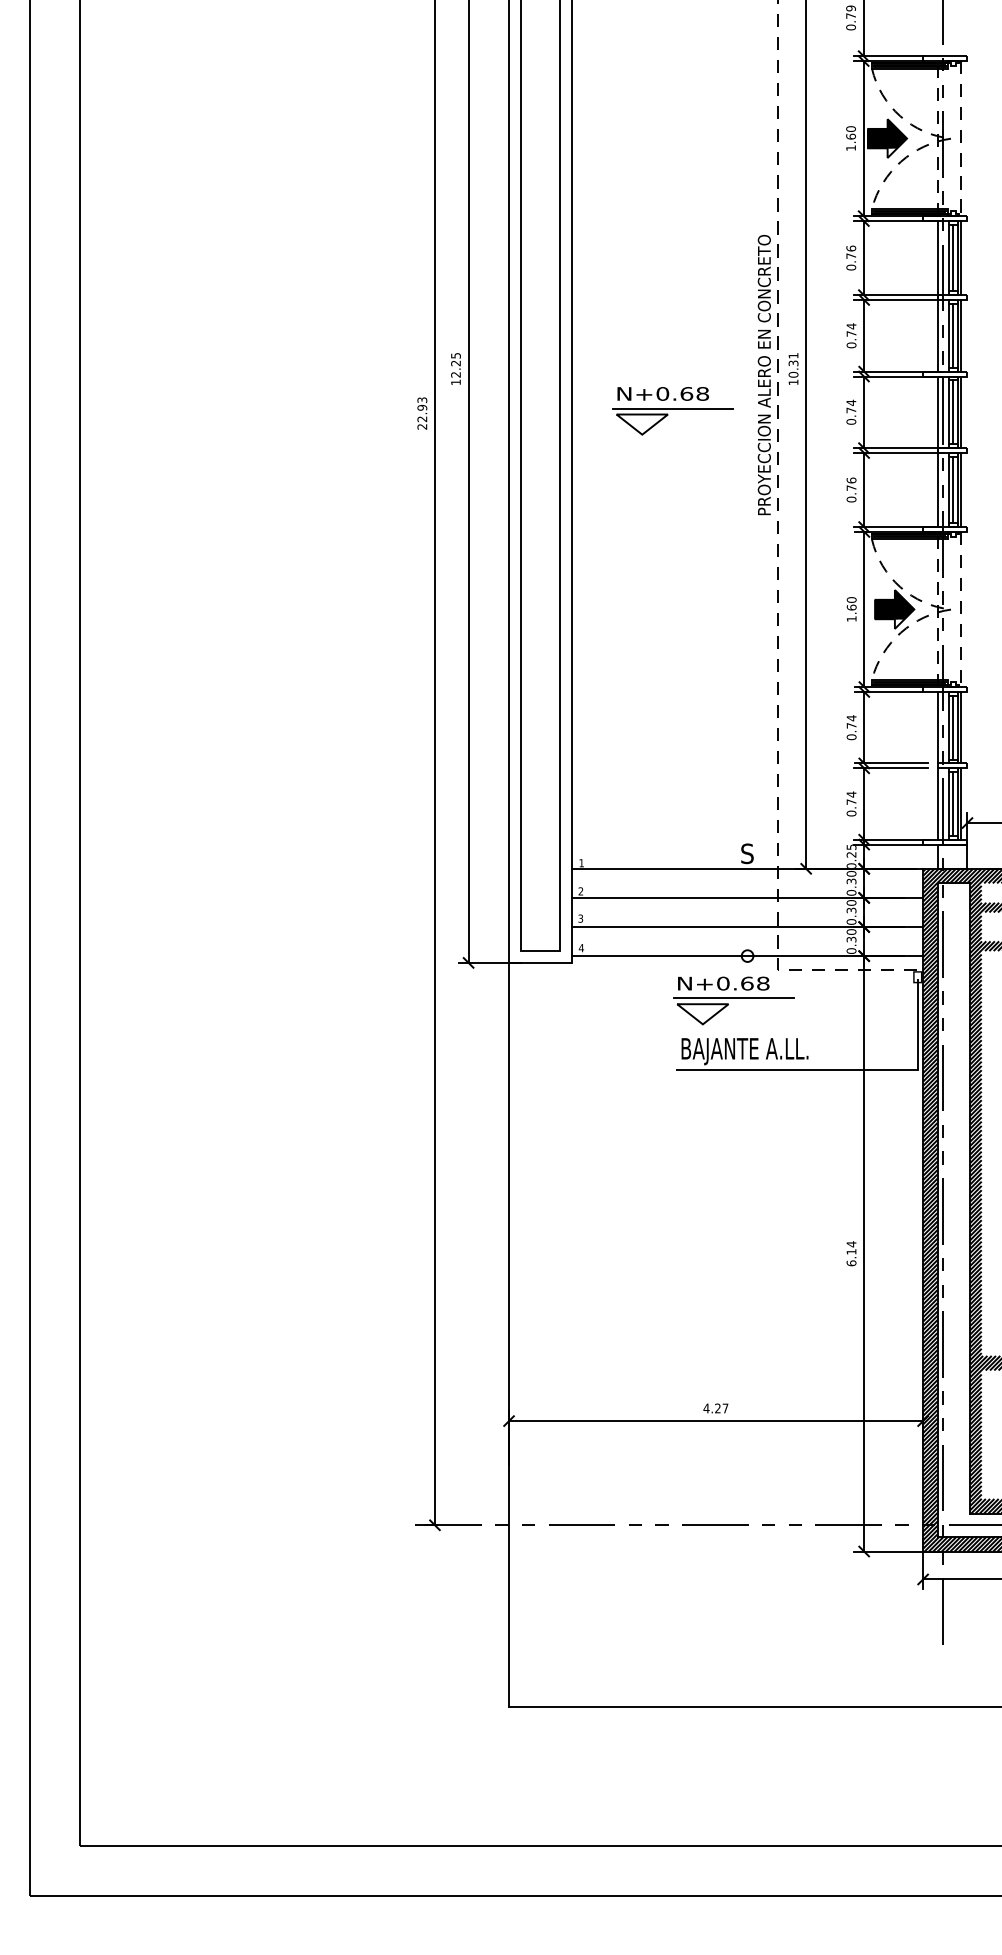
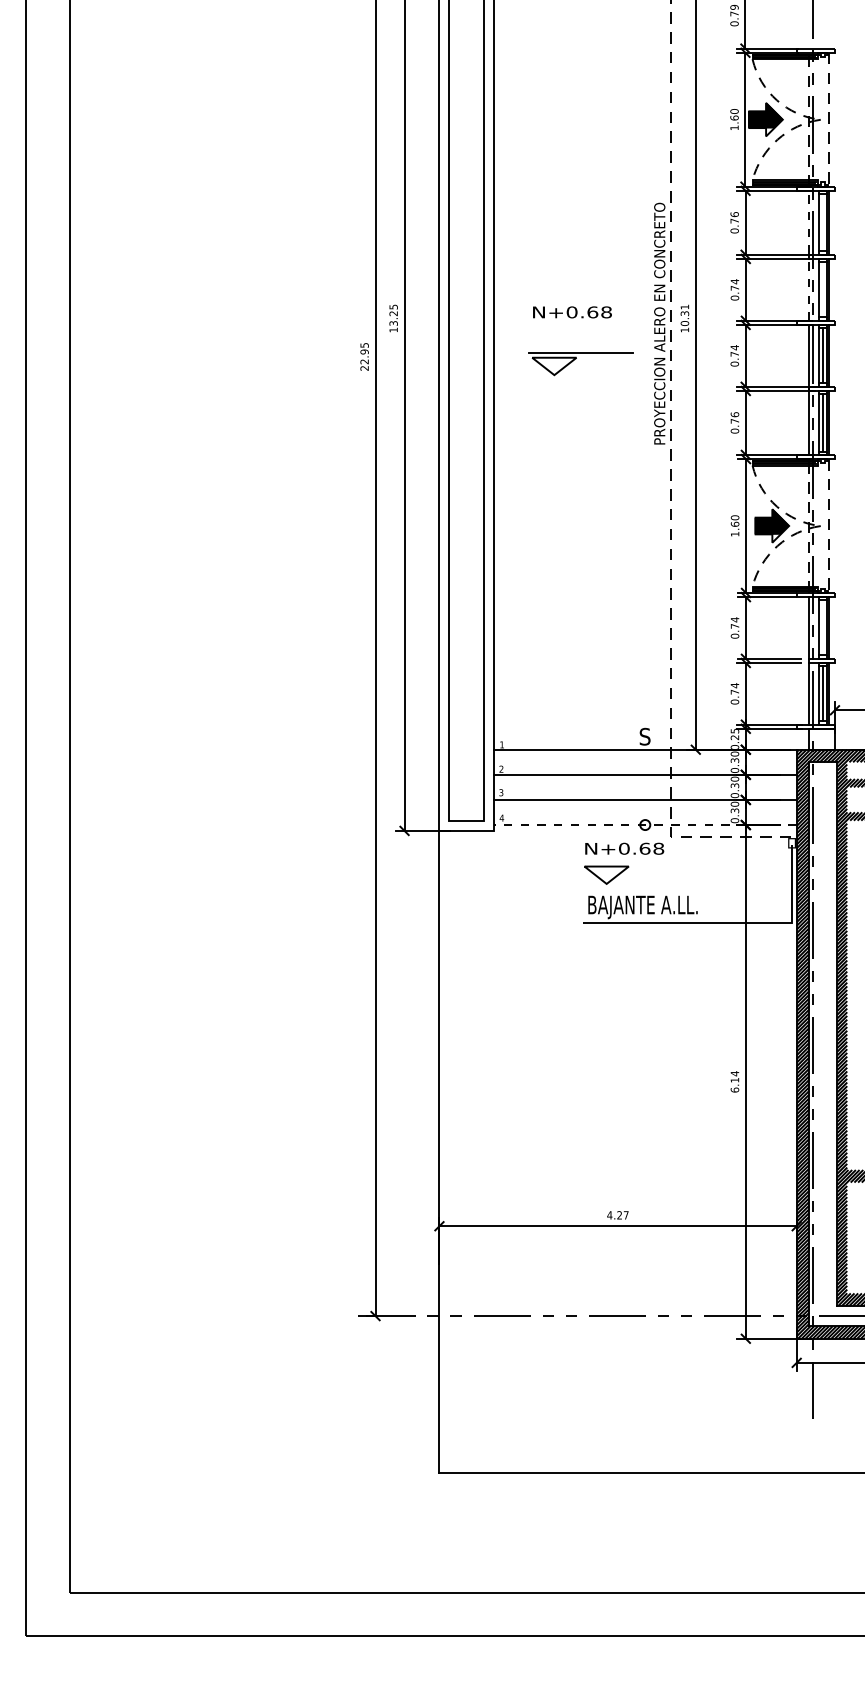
line: (953, 257) -> (822, 222), removed
line: (937, 295) -> (809, 255), solid -> dashed
line: (953, 335) -> (822, 289), removed
text: (455, 374) -> (393, 323), 12.25 -> 13.25
text: (662, 393) -> (571, 312), moved
text: (421, 399) -> (363, 344), 22.93 -> 22.95
line: (953, 727) -> (822, 627), removed
line: (747, 956) -> (645, 825), solid -> dashed
line: (733, 998) -> (633, 861), removed

